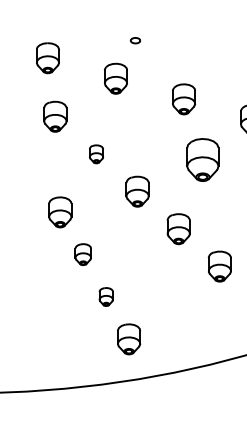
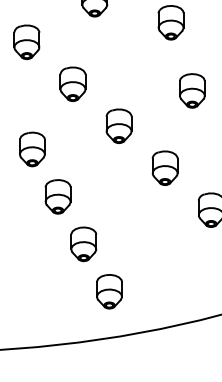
part: (96, 154) -> (72, 84), size x1.67
part: (203, 160) -> (192, 91), size x0.71
part: (83, 254) -> (58, 196), size x1.43
part: (106, 296) -> (84, 243), size x1.67

